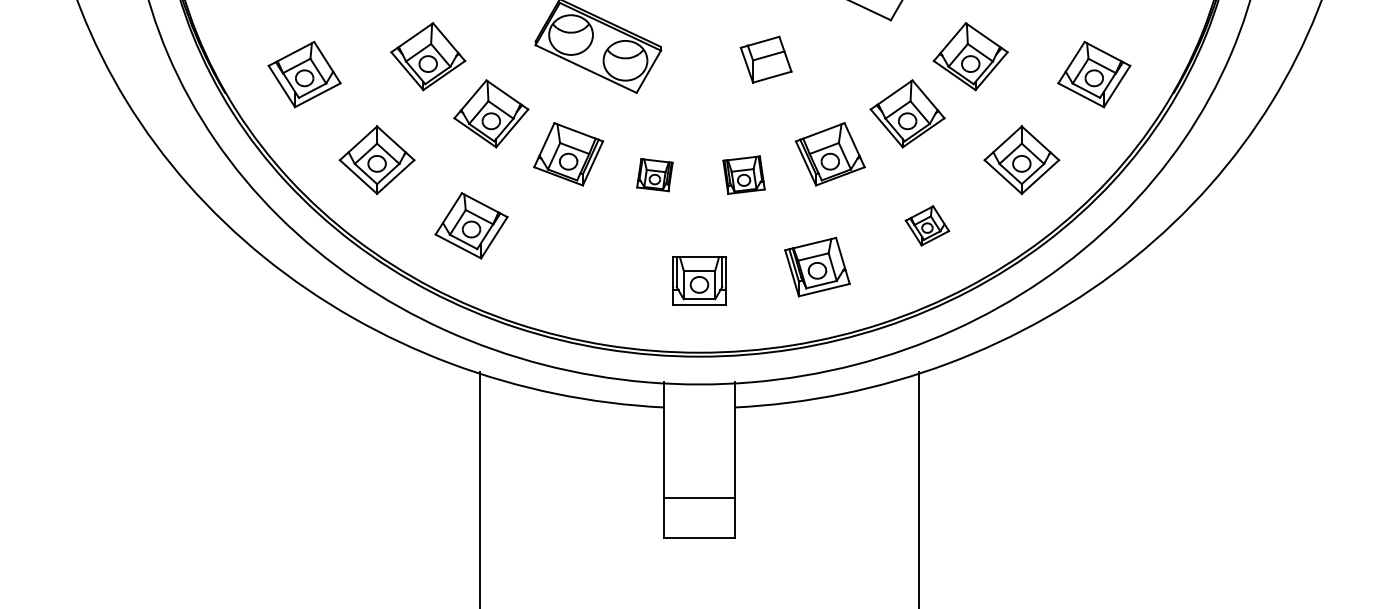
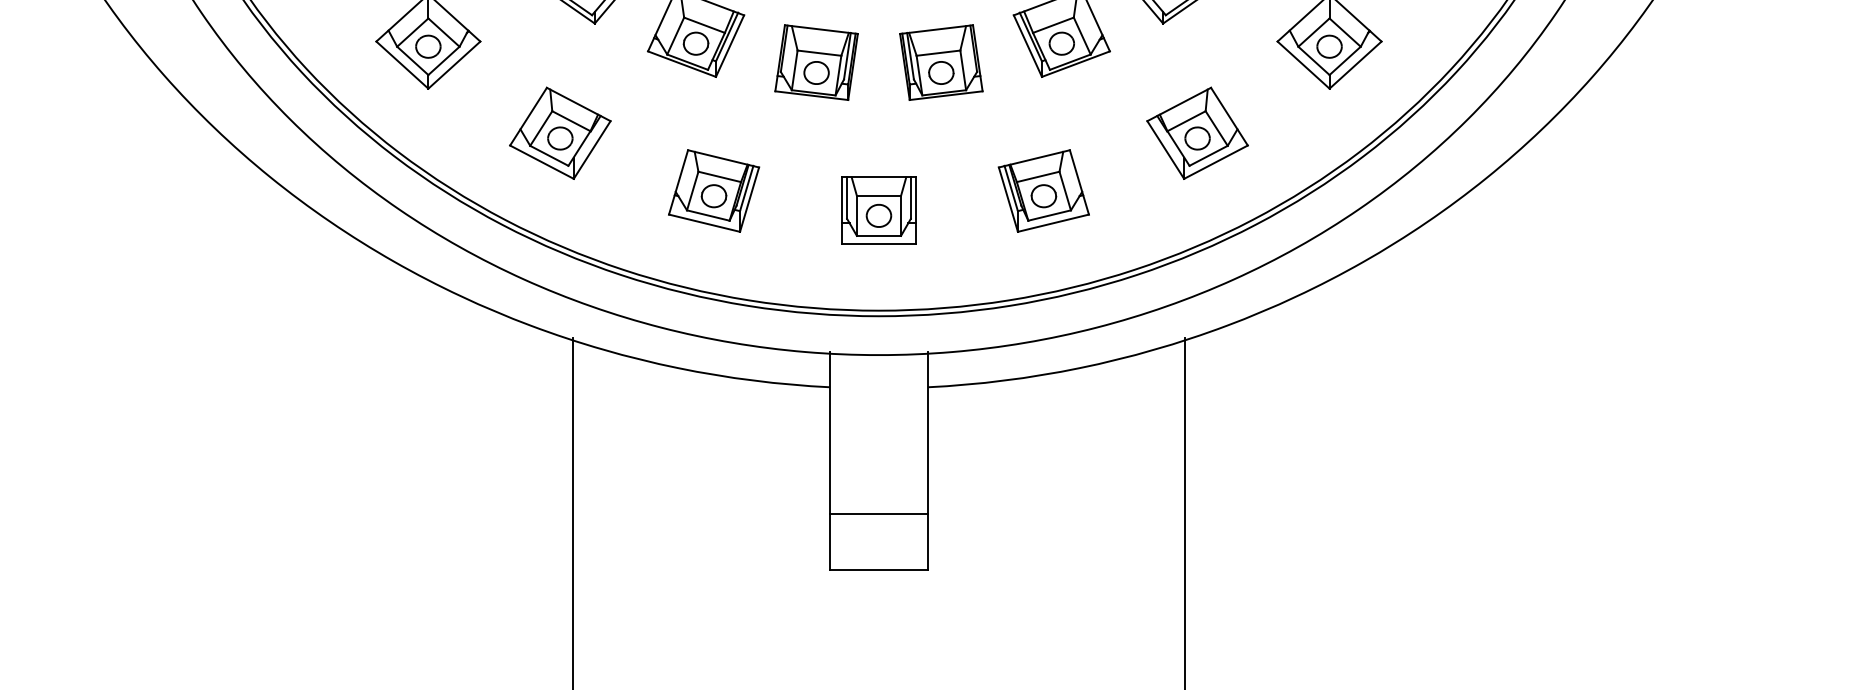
part: (654, 174) -> (816, 61), size x1.67
part: (743, 174) -> (940, 61), size x1.43
part: (927, 225) -> (1197, 132), size x1.67
part: (581, 266) -> (714, 190), added

